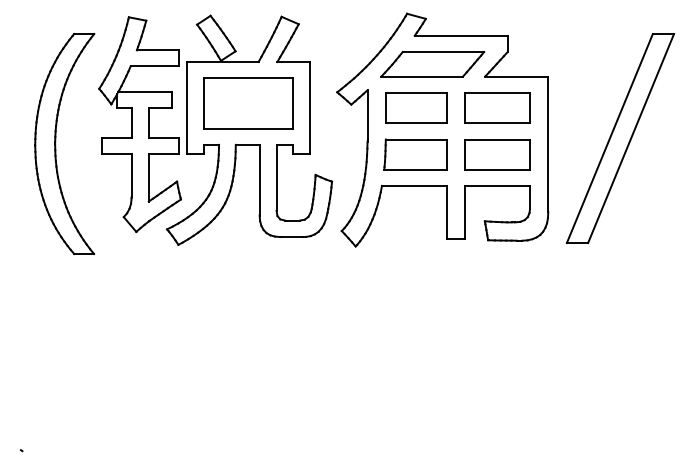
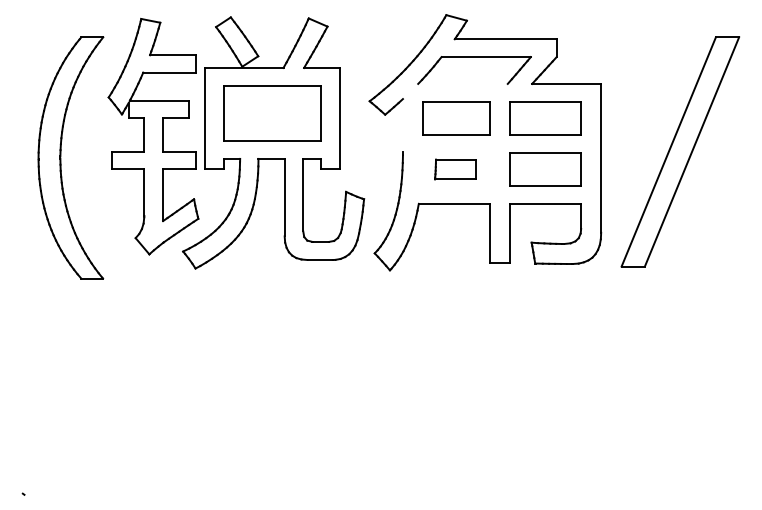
line: (421, 76) -> (462, 83), removed
line: (367, 114) -> (402, 125), removed
part: (415, 154) -> (455, 169), size x0.6

